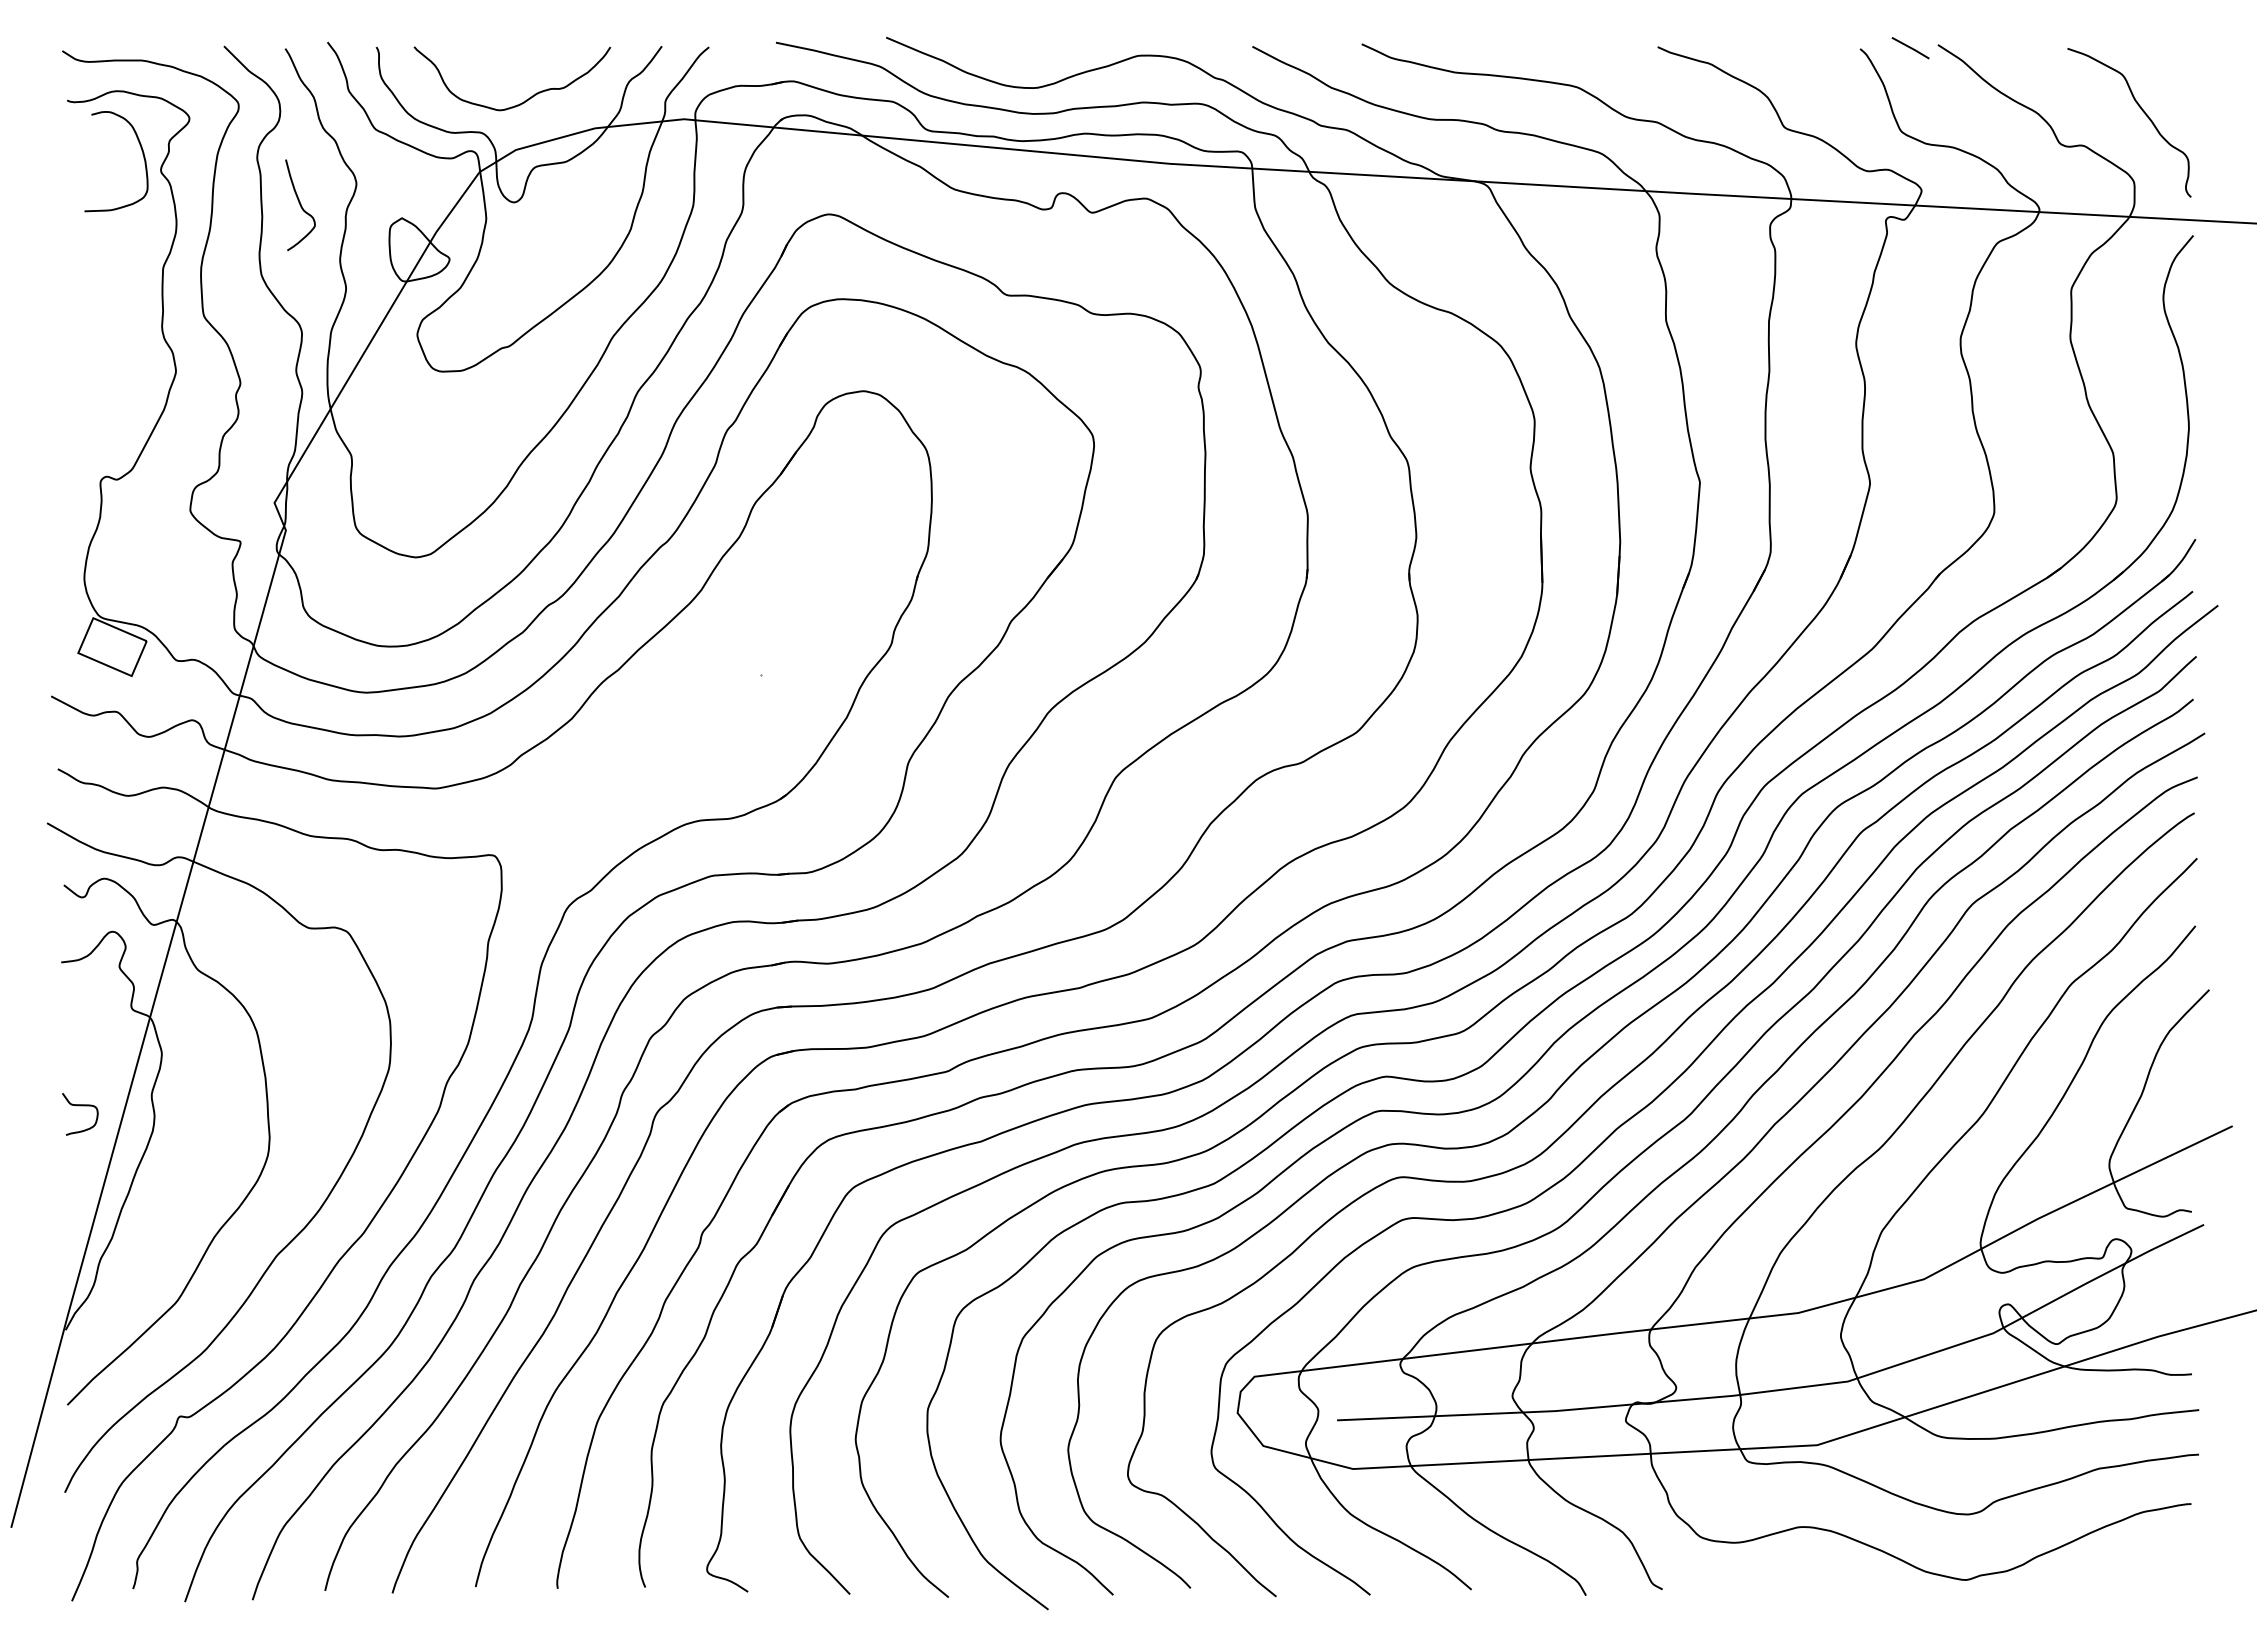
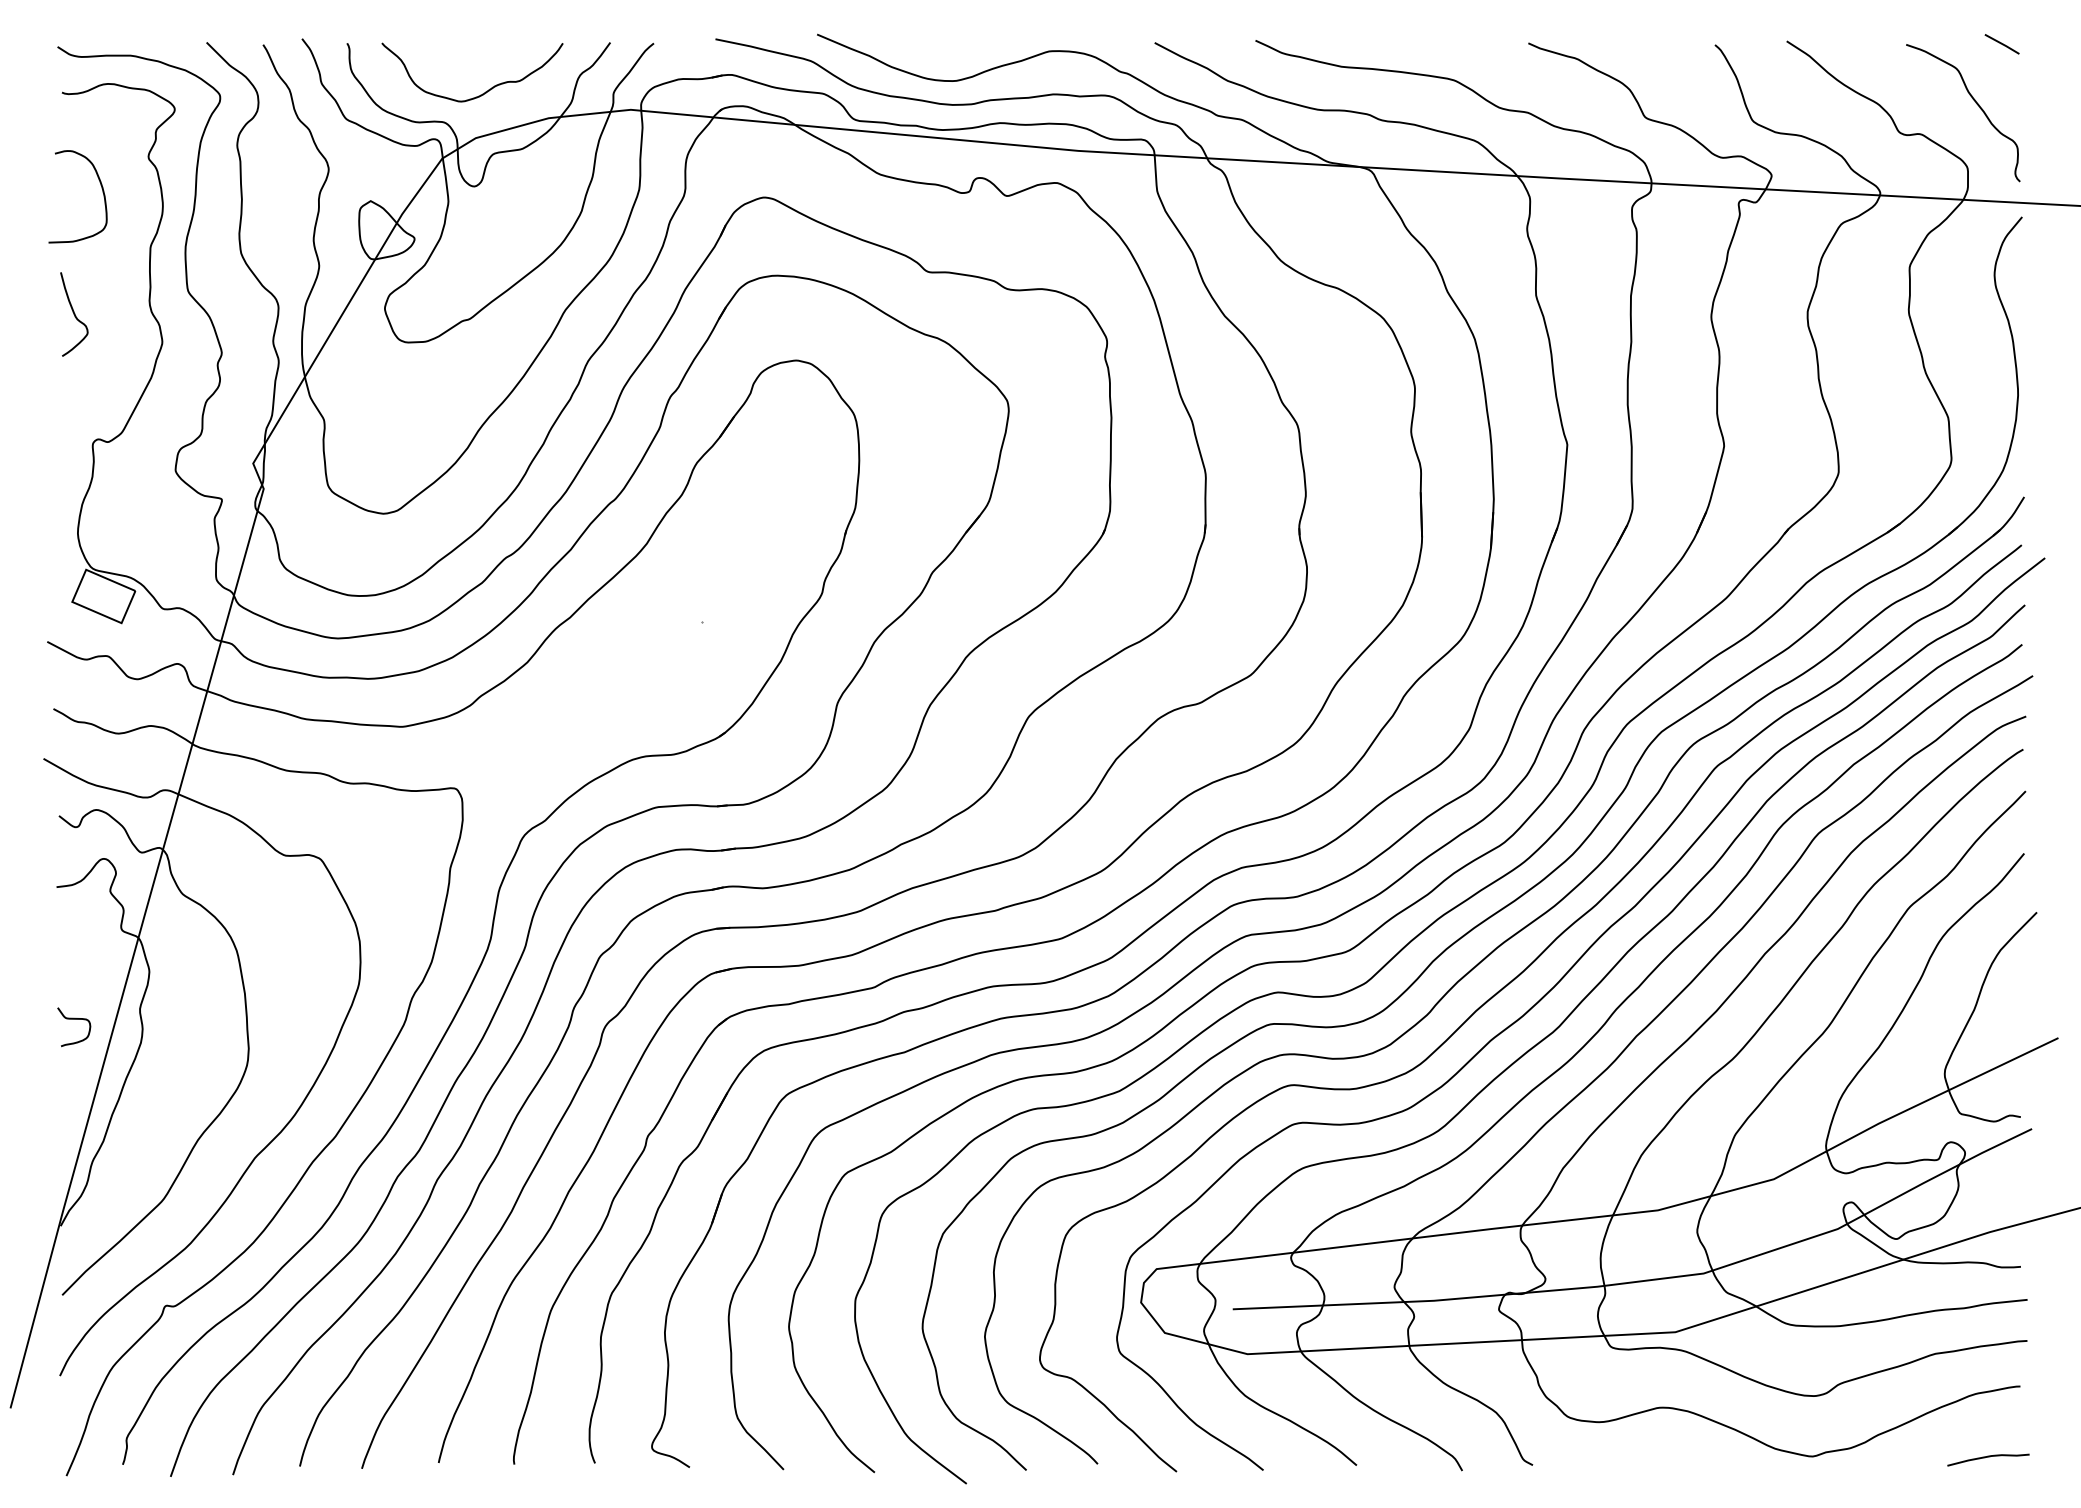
line: (1910, 48) -> (2002, 44), moved
curve: (142, 154) -> (102, 190), moved
curve: (300, 204) -> (74, 313), moved
curve: (2156, 1581) -> (1988, 1457), added

